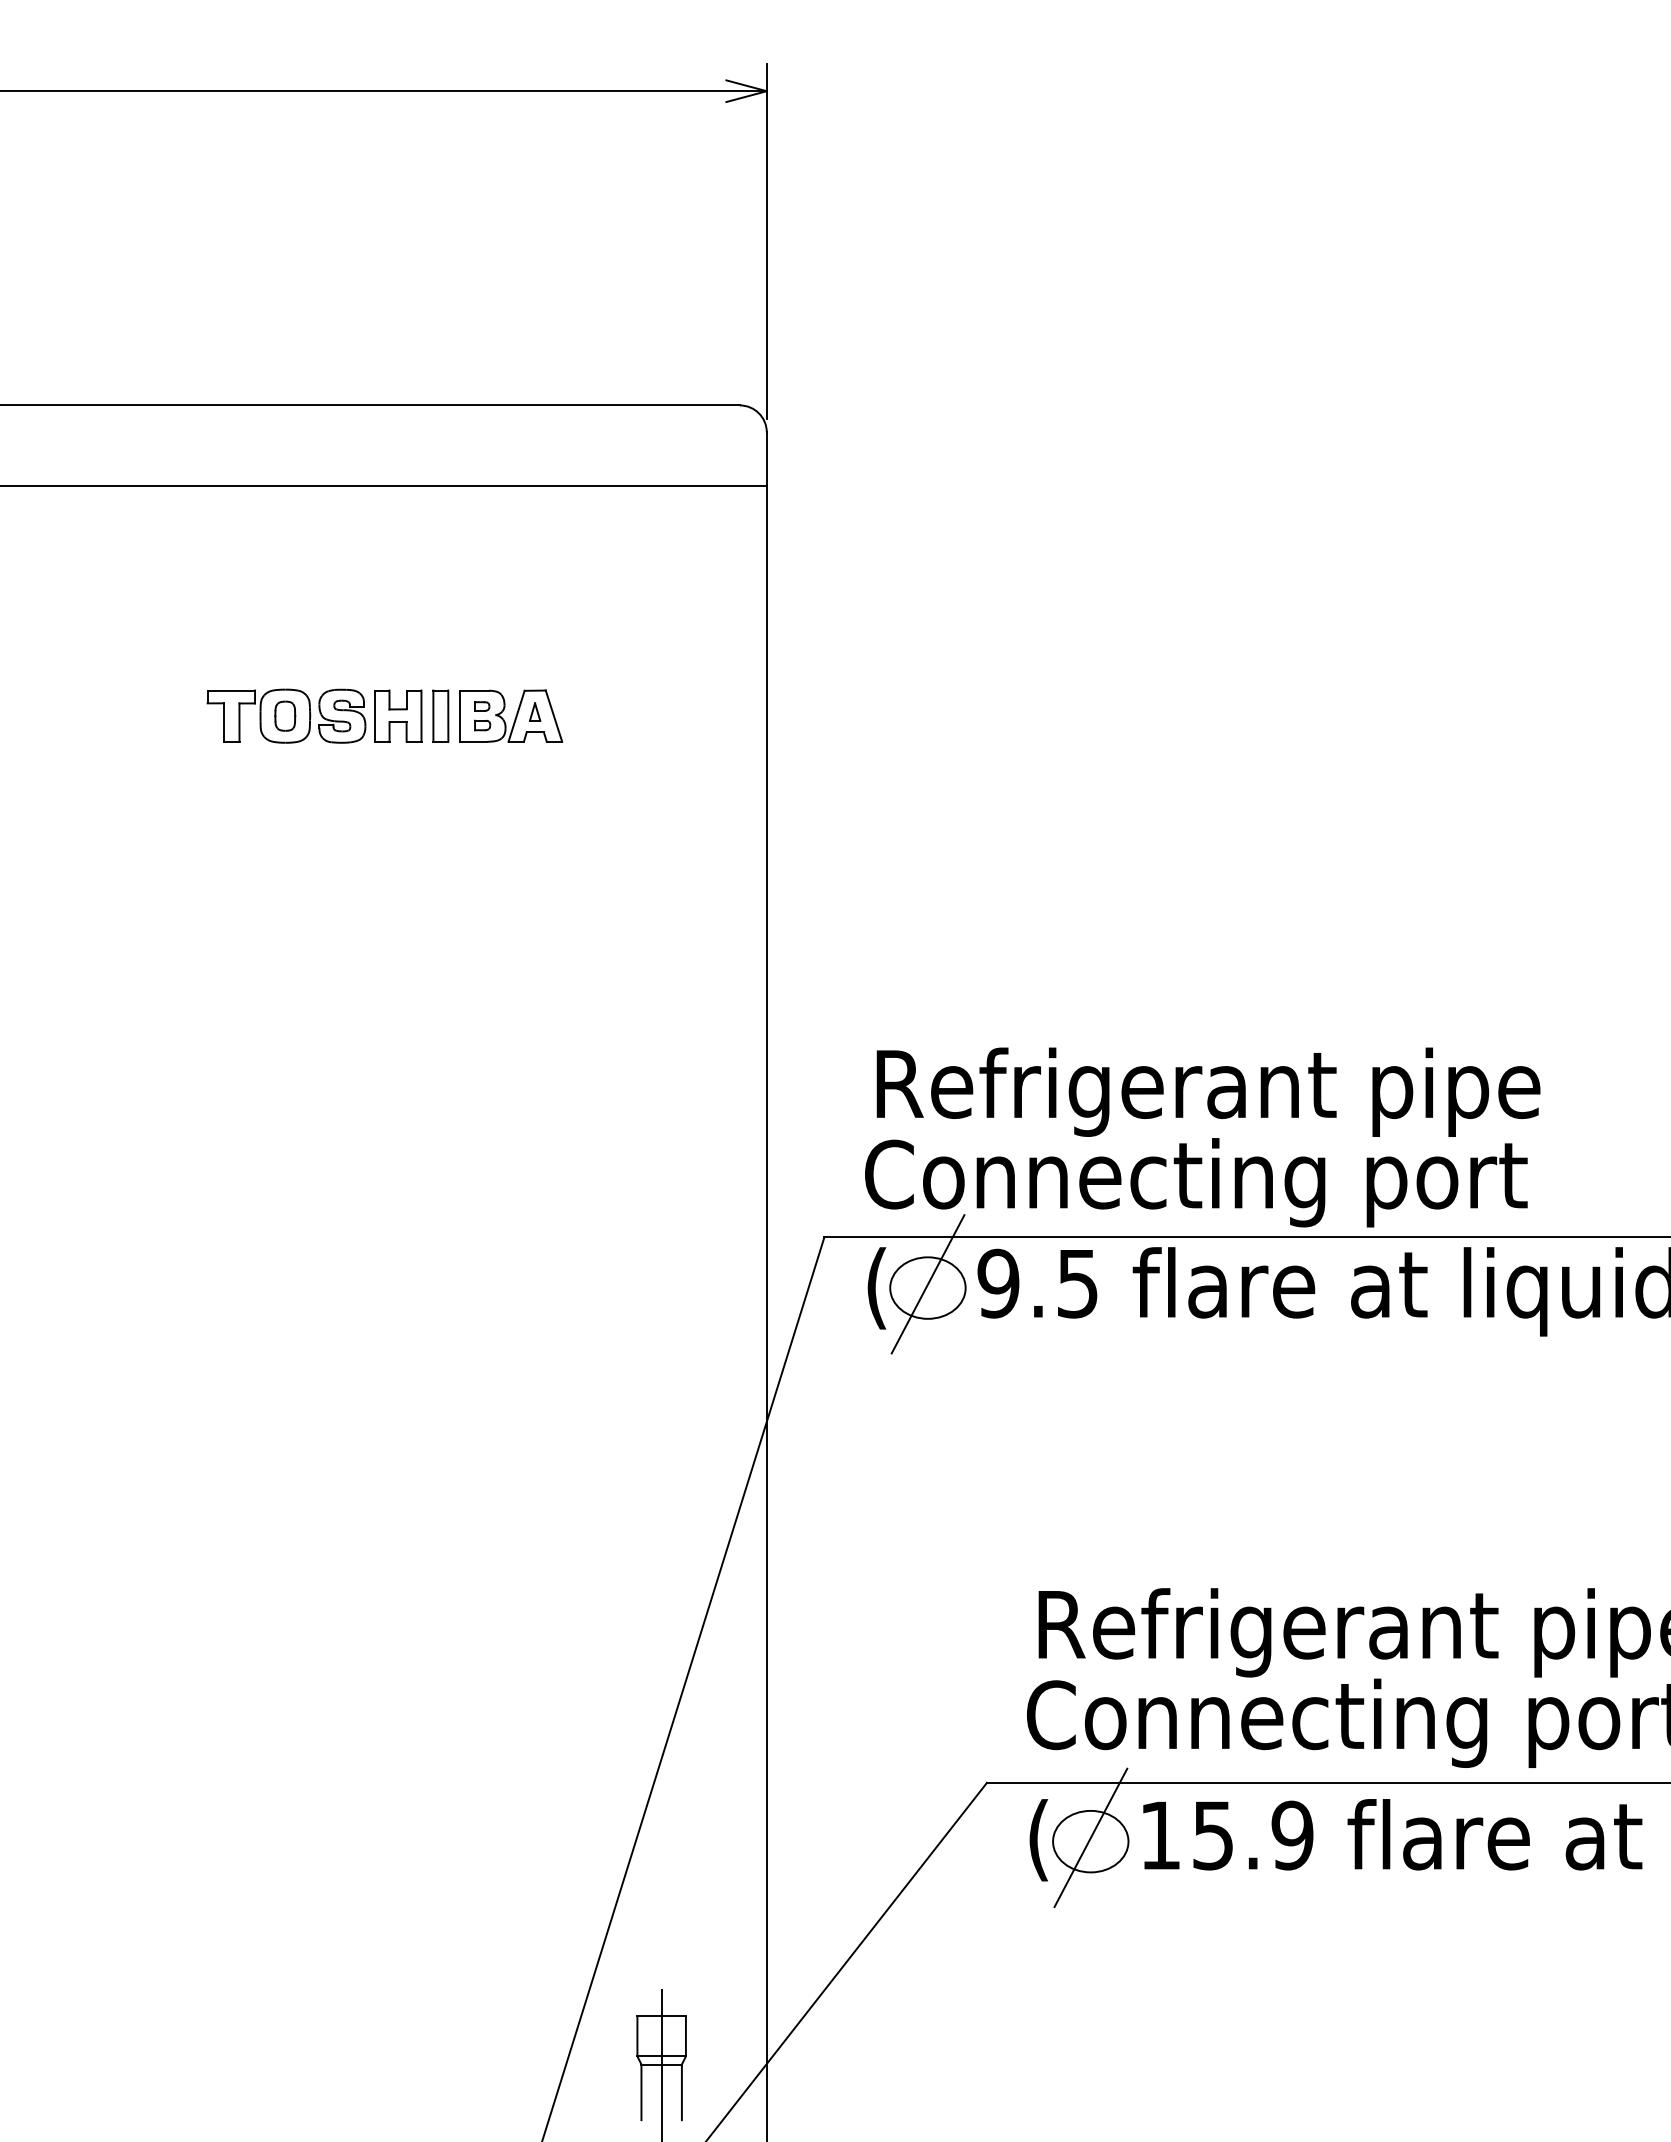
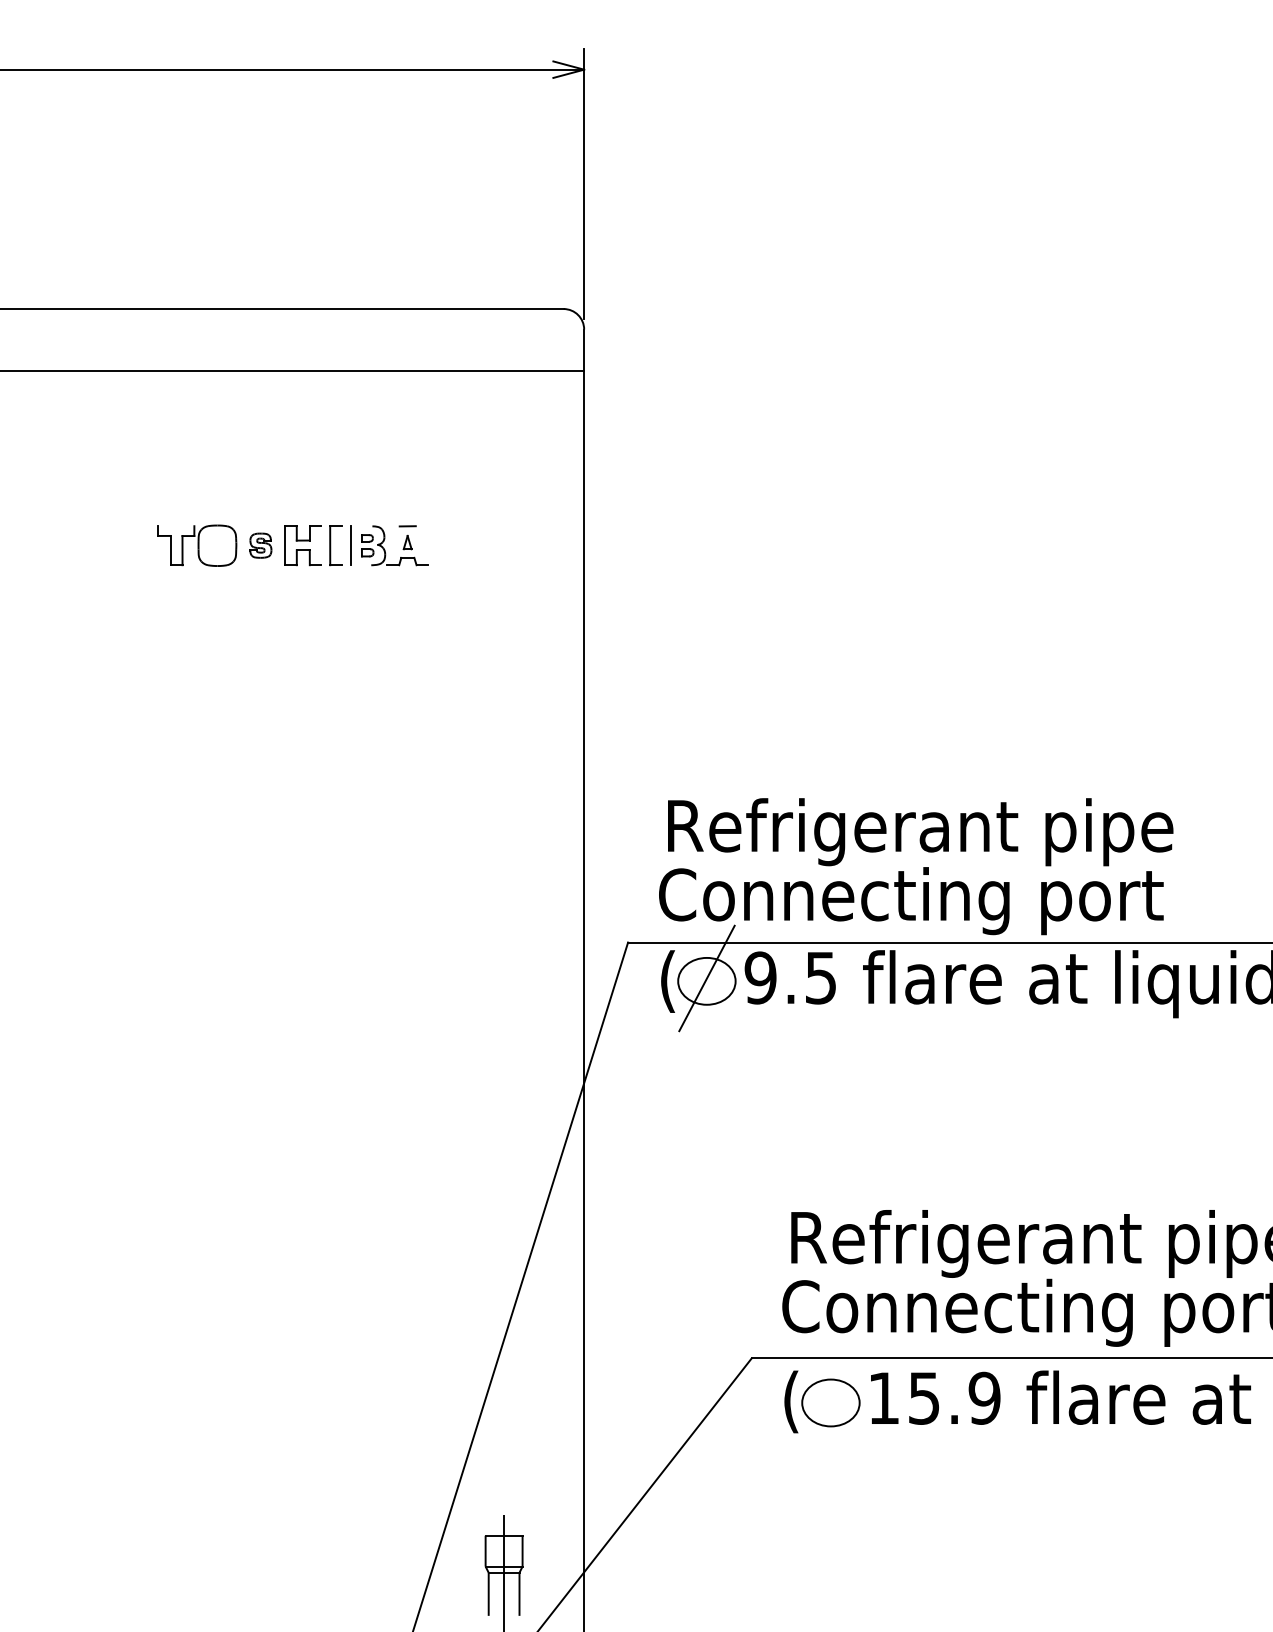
line: (231, 690) -> (176, 526), removed
line: (474, 690) -> (361, 526), removed
part: (285, 715) -> (217, 545), removed
part: (342, 715) -> (260, 545), size x0.6
line: (421, 715) -> (321, 545), removed
line: (448, 715) -> (341, 545), removed
line: (516, 715) -> (393, 545), removed
line: (553, 715) -> (421, 545), removed
line: (473, 741) -> (360, 565), removed
line: (1090, 1837) -> (830, 1399), removed

